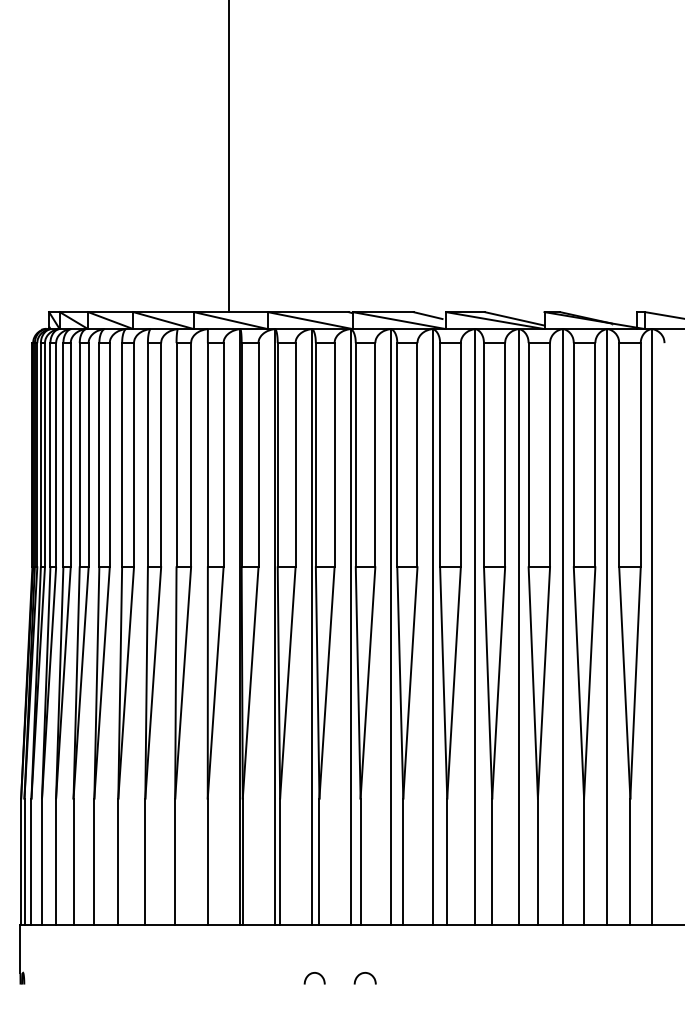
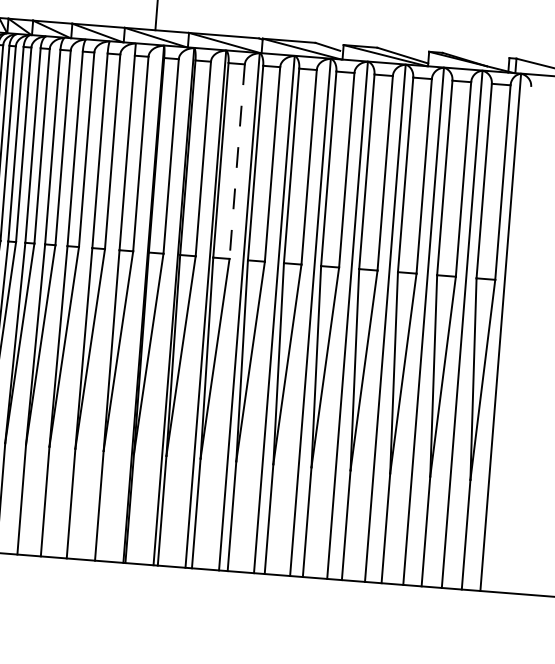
line: (334, 455) -> (237, 161), solid -> dashed
curve: (312, 974) -> (182, 610), removed
curve: (362, 974) -> (225, 614), removed

